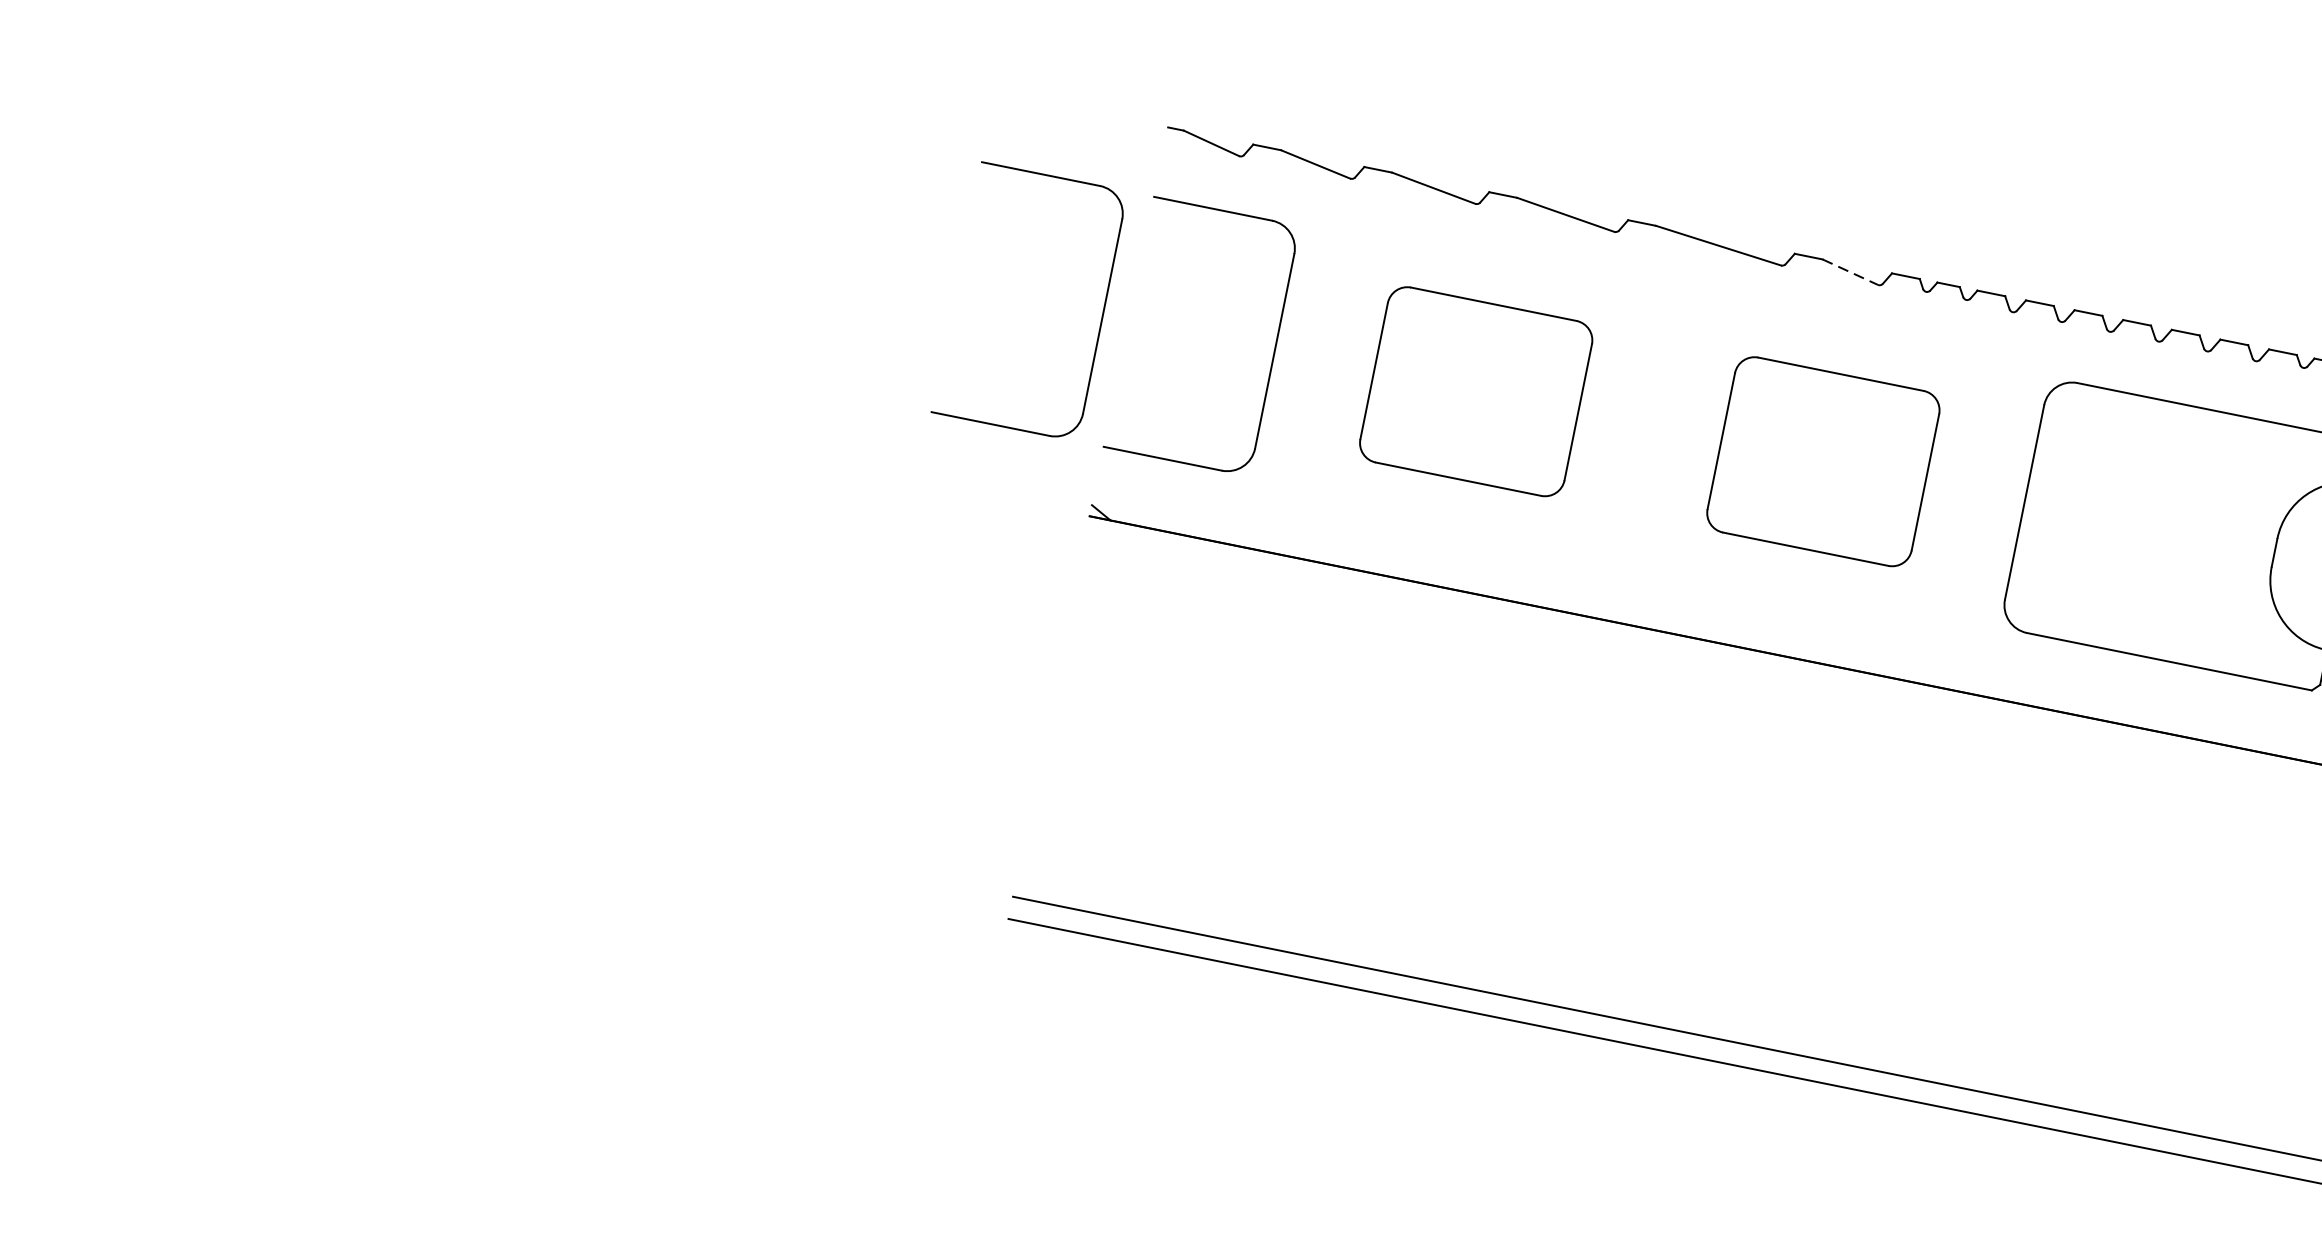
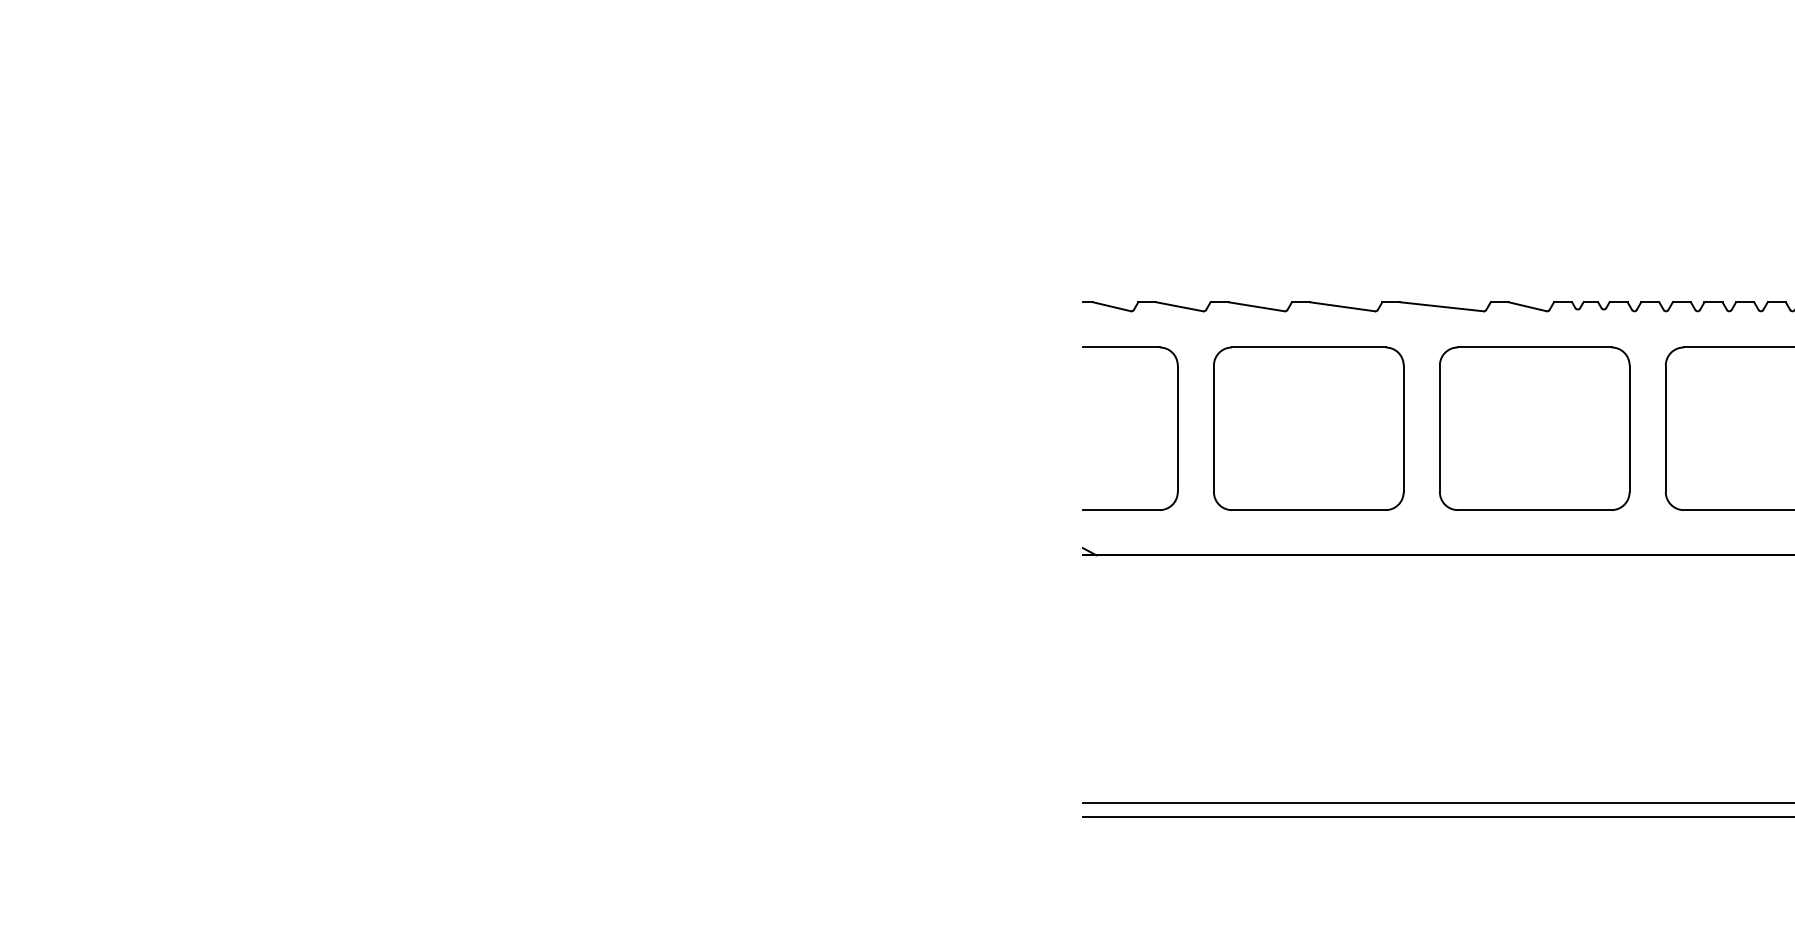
line: (1851, 271) -> (1528, 306), dashed -> solid
part: (1102, 316) -> (1065, 428), removed
part: (1475, 391) -> (1308, 428), size x1.43
part: (1822, 461) -> (1534, 428), size x1.43

